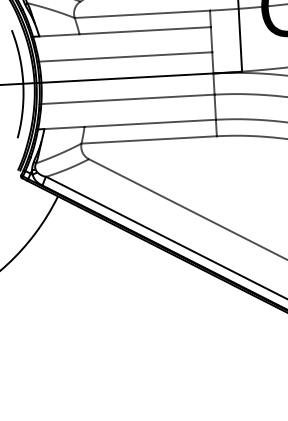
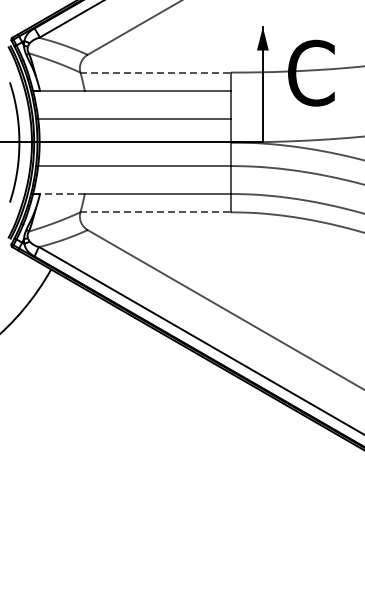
line: (143, 14) -> (156, 72), solid -> dashed
line: (63, 127) -> (61, 193), solid -> dashed
line: (149, 140) -> (156, 212), solid -> dashed

